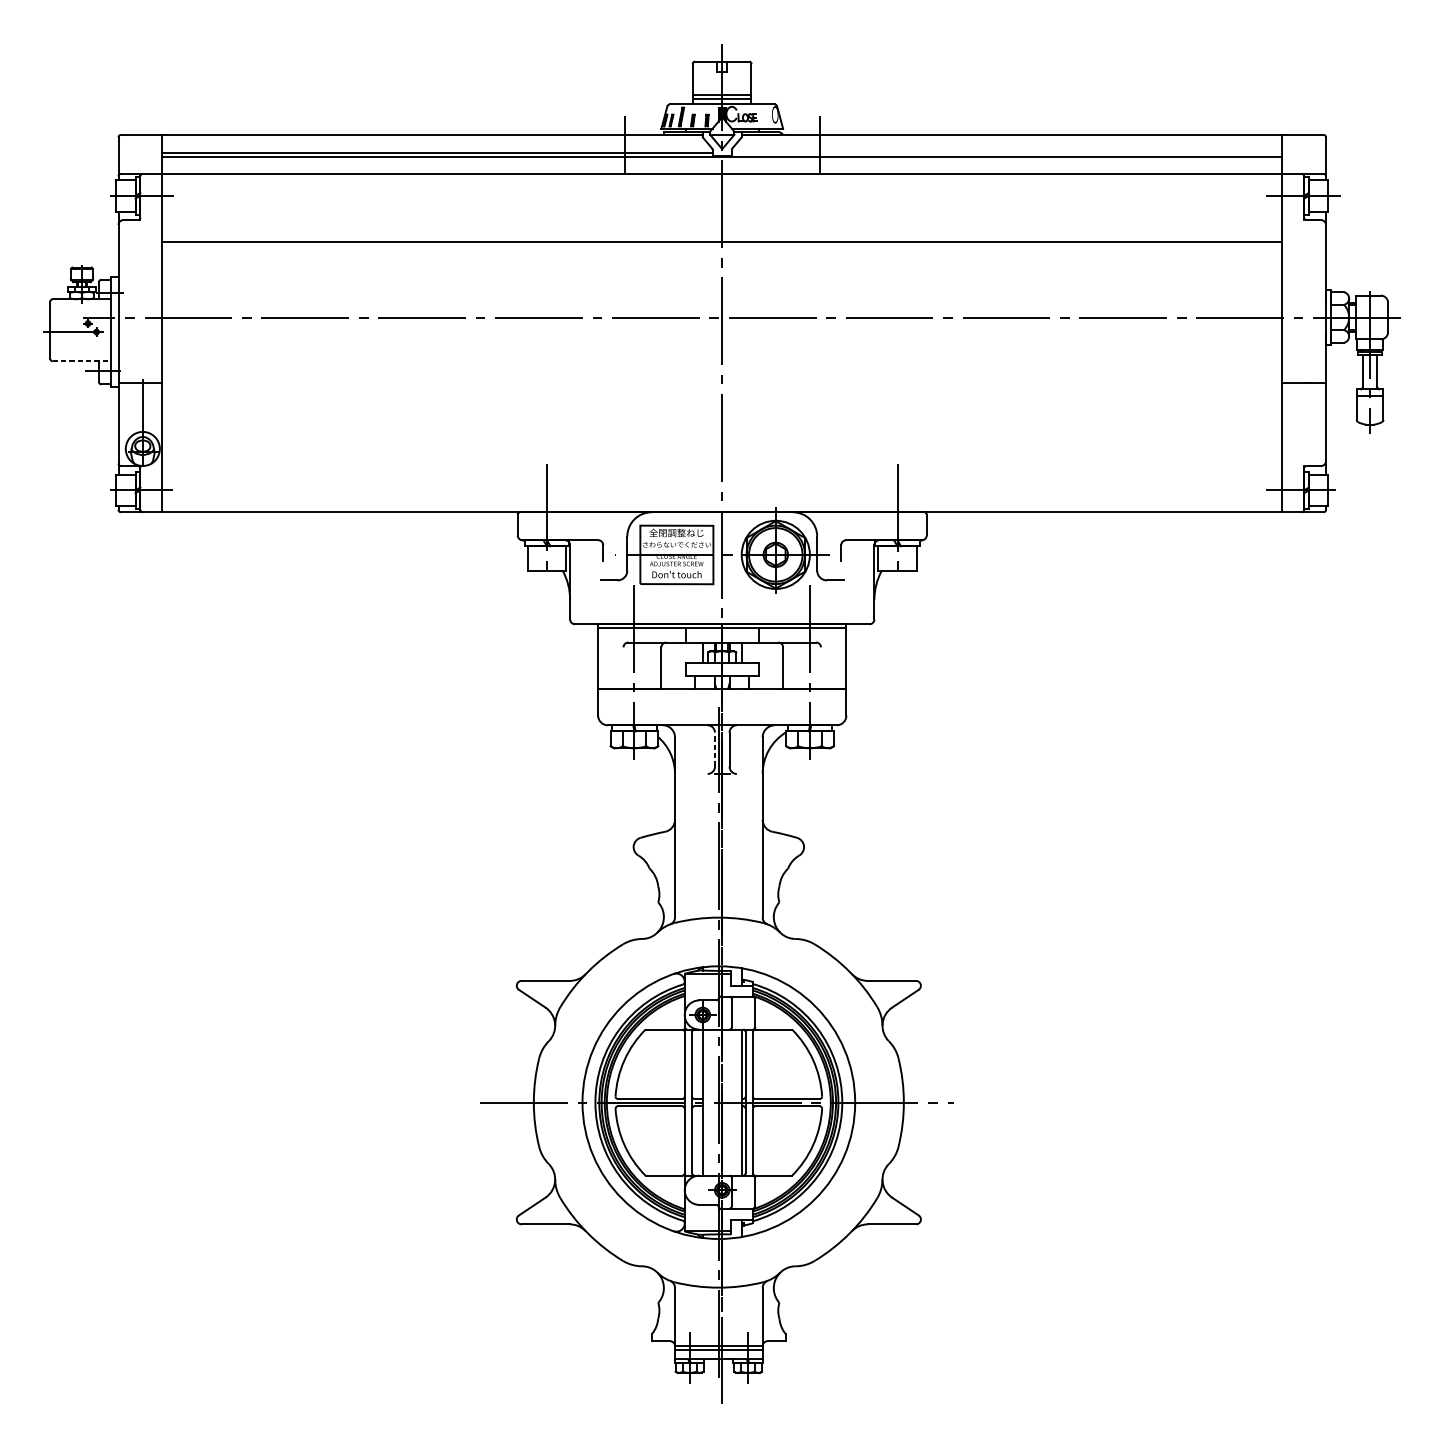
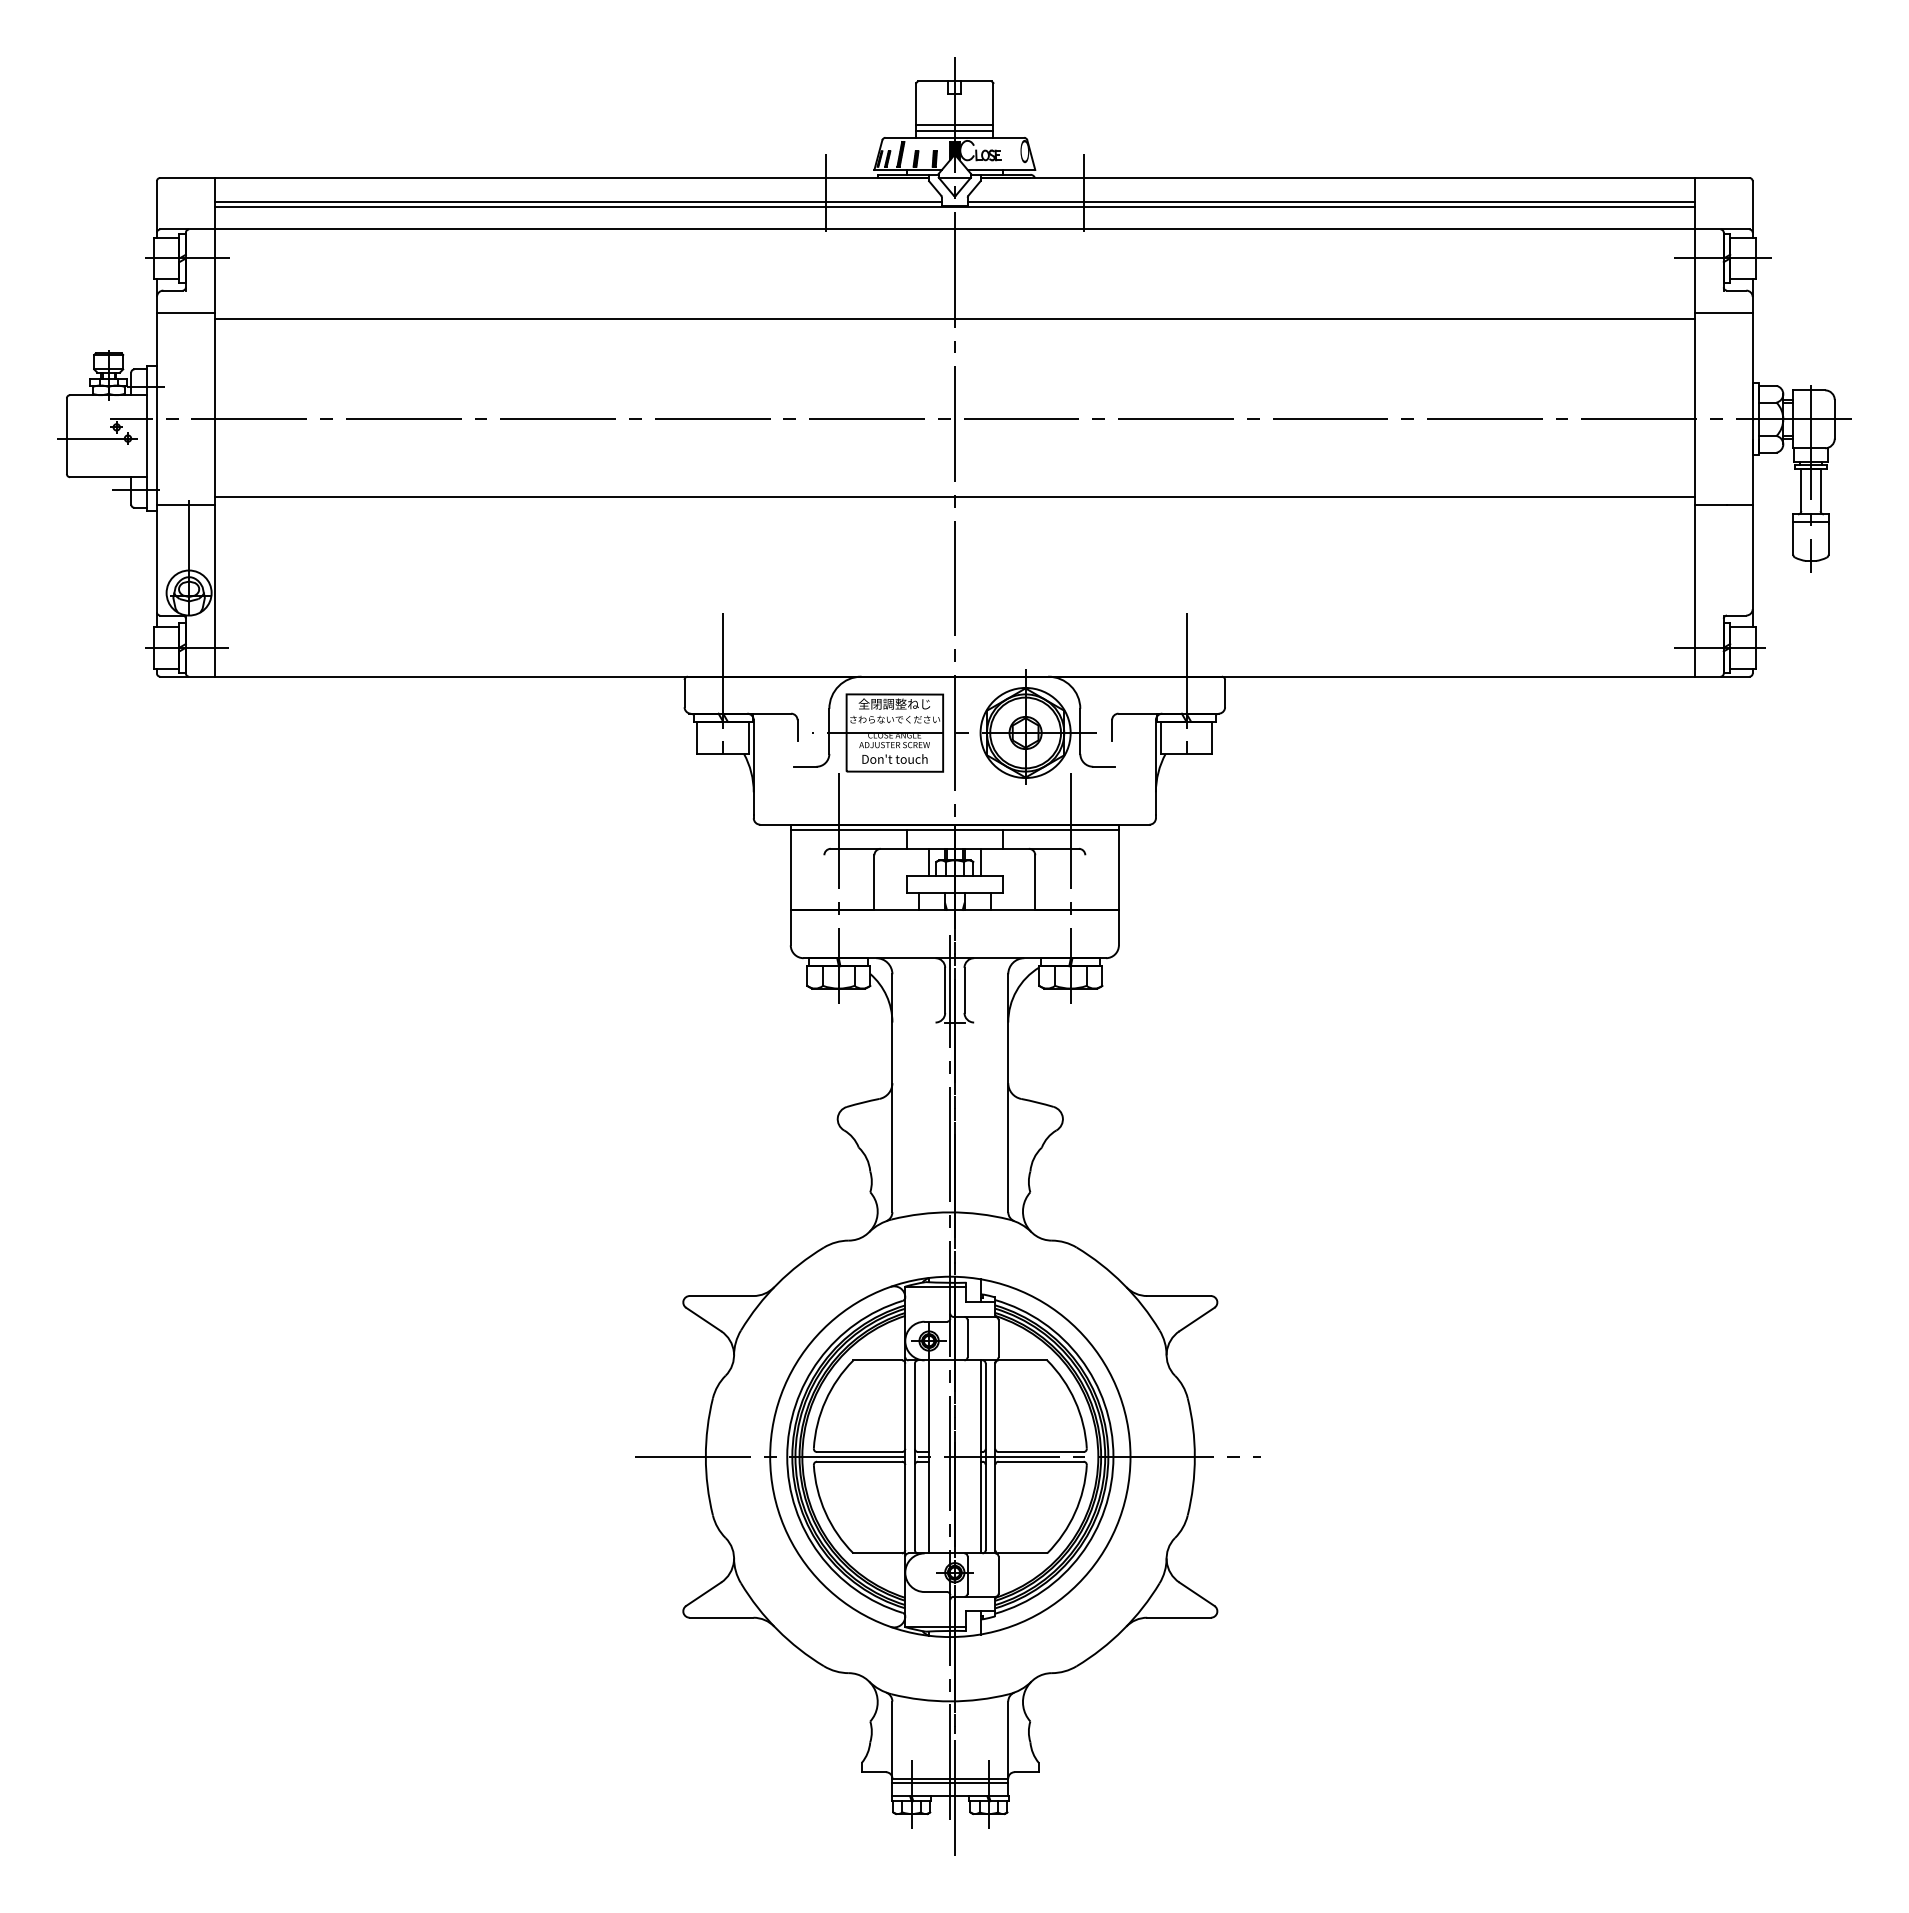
line: (1006, 153) -> (1330, 202), added
line: (140, 236) -> (185, 312), added
line: (1303, 236) -> (1723, 312), added
line: (81, 361) -> (108, 477), dashed -> solid
line: (722, 376) -> (954, 497), added
line: (715, 749) -> (945, 990), dashed -> solid

